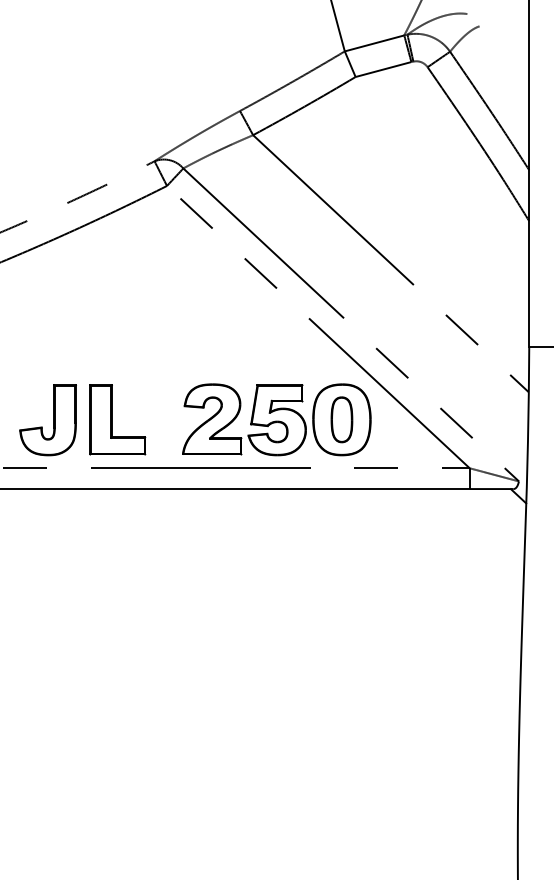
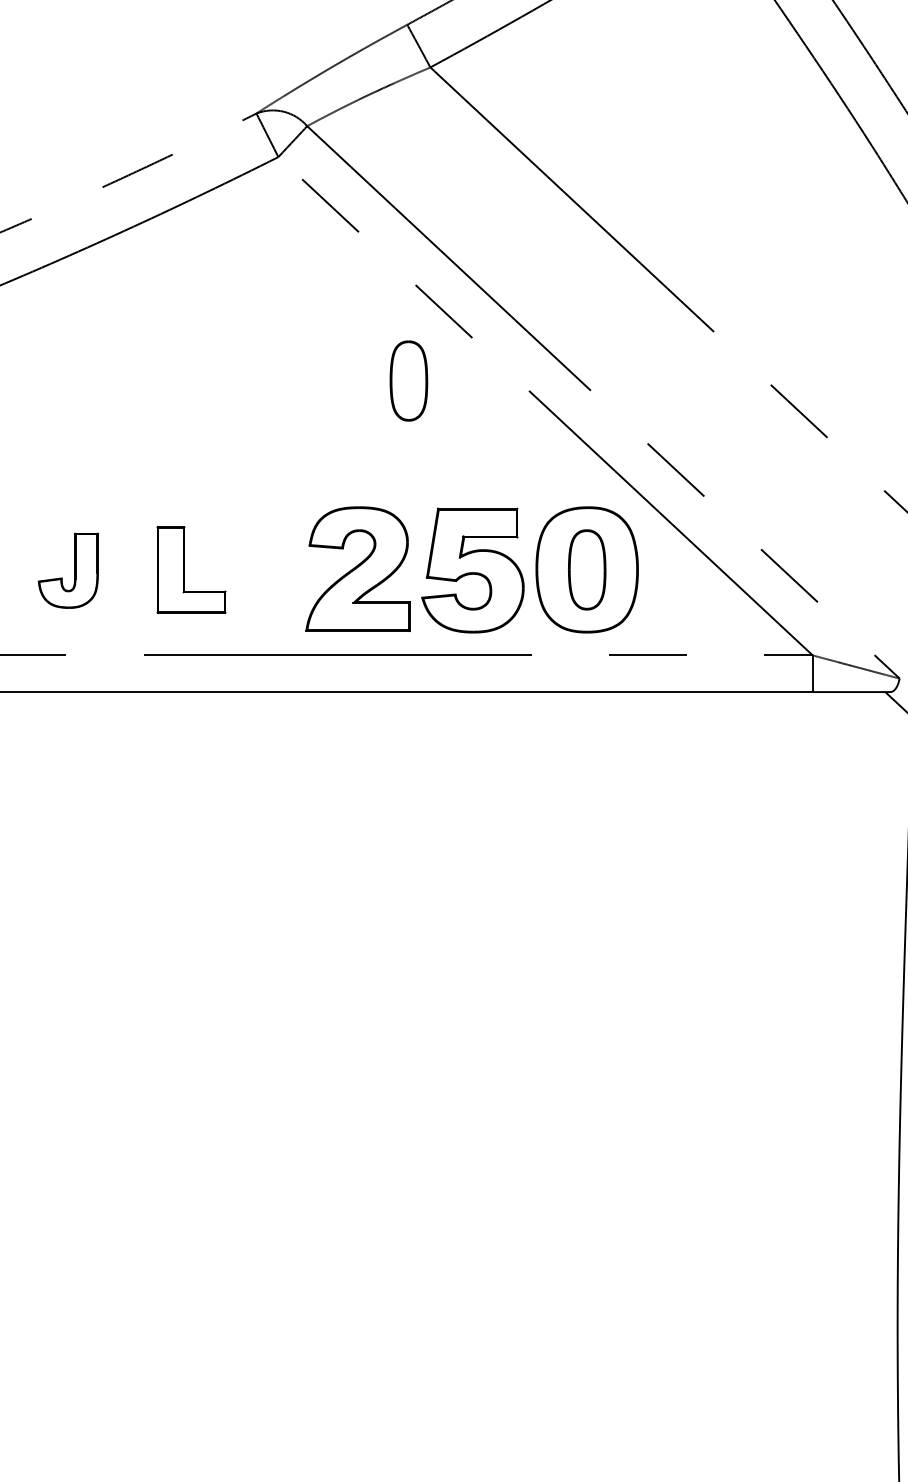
part: (240, 312) -> (408, 380), added
part: (117, 419) -> (191, 569), size x0.7
part: (47, 420) -> (67, 571), size x0.6

